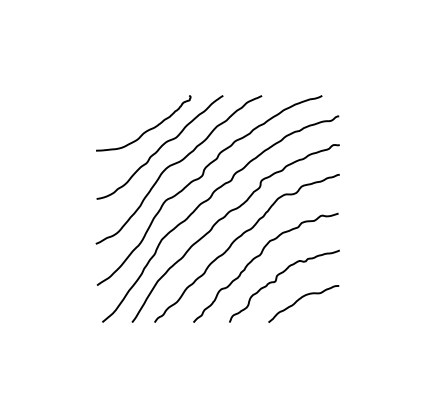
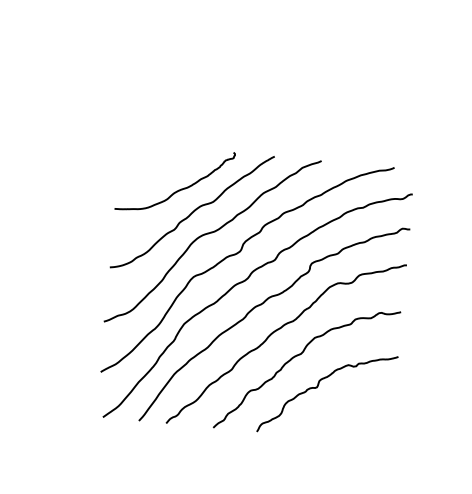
curve: (300, 299) -> (345, 411), removed

